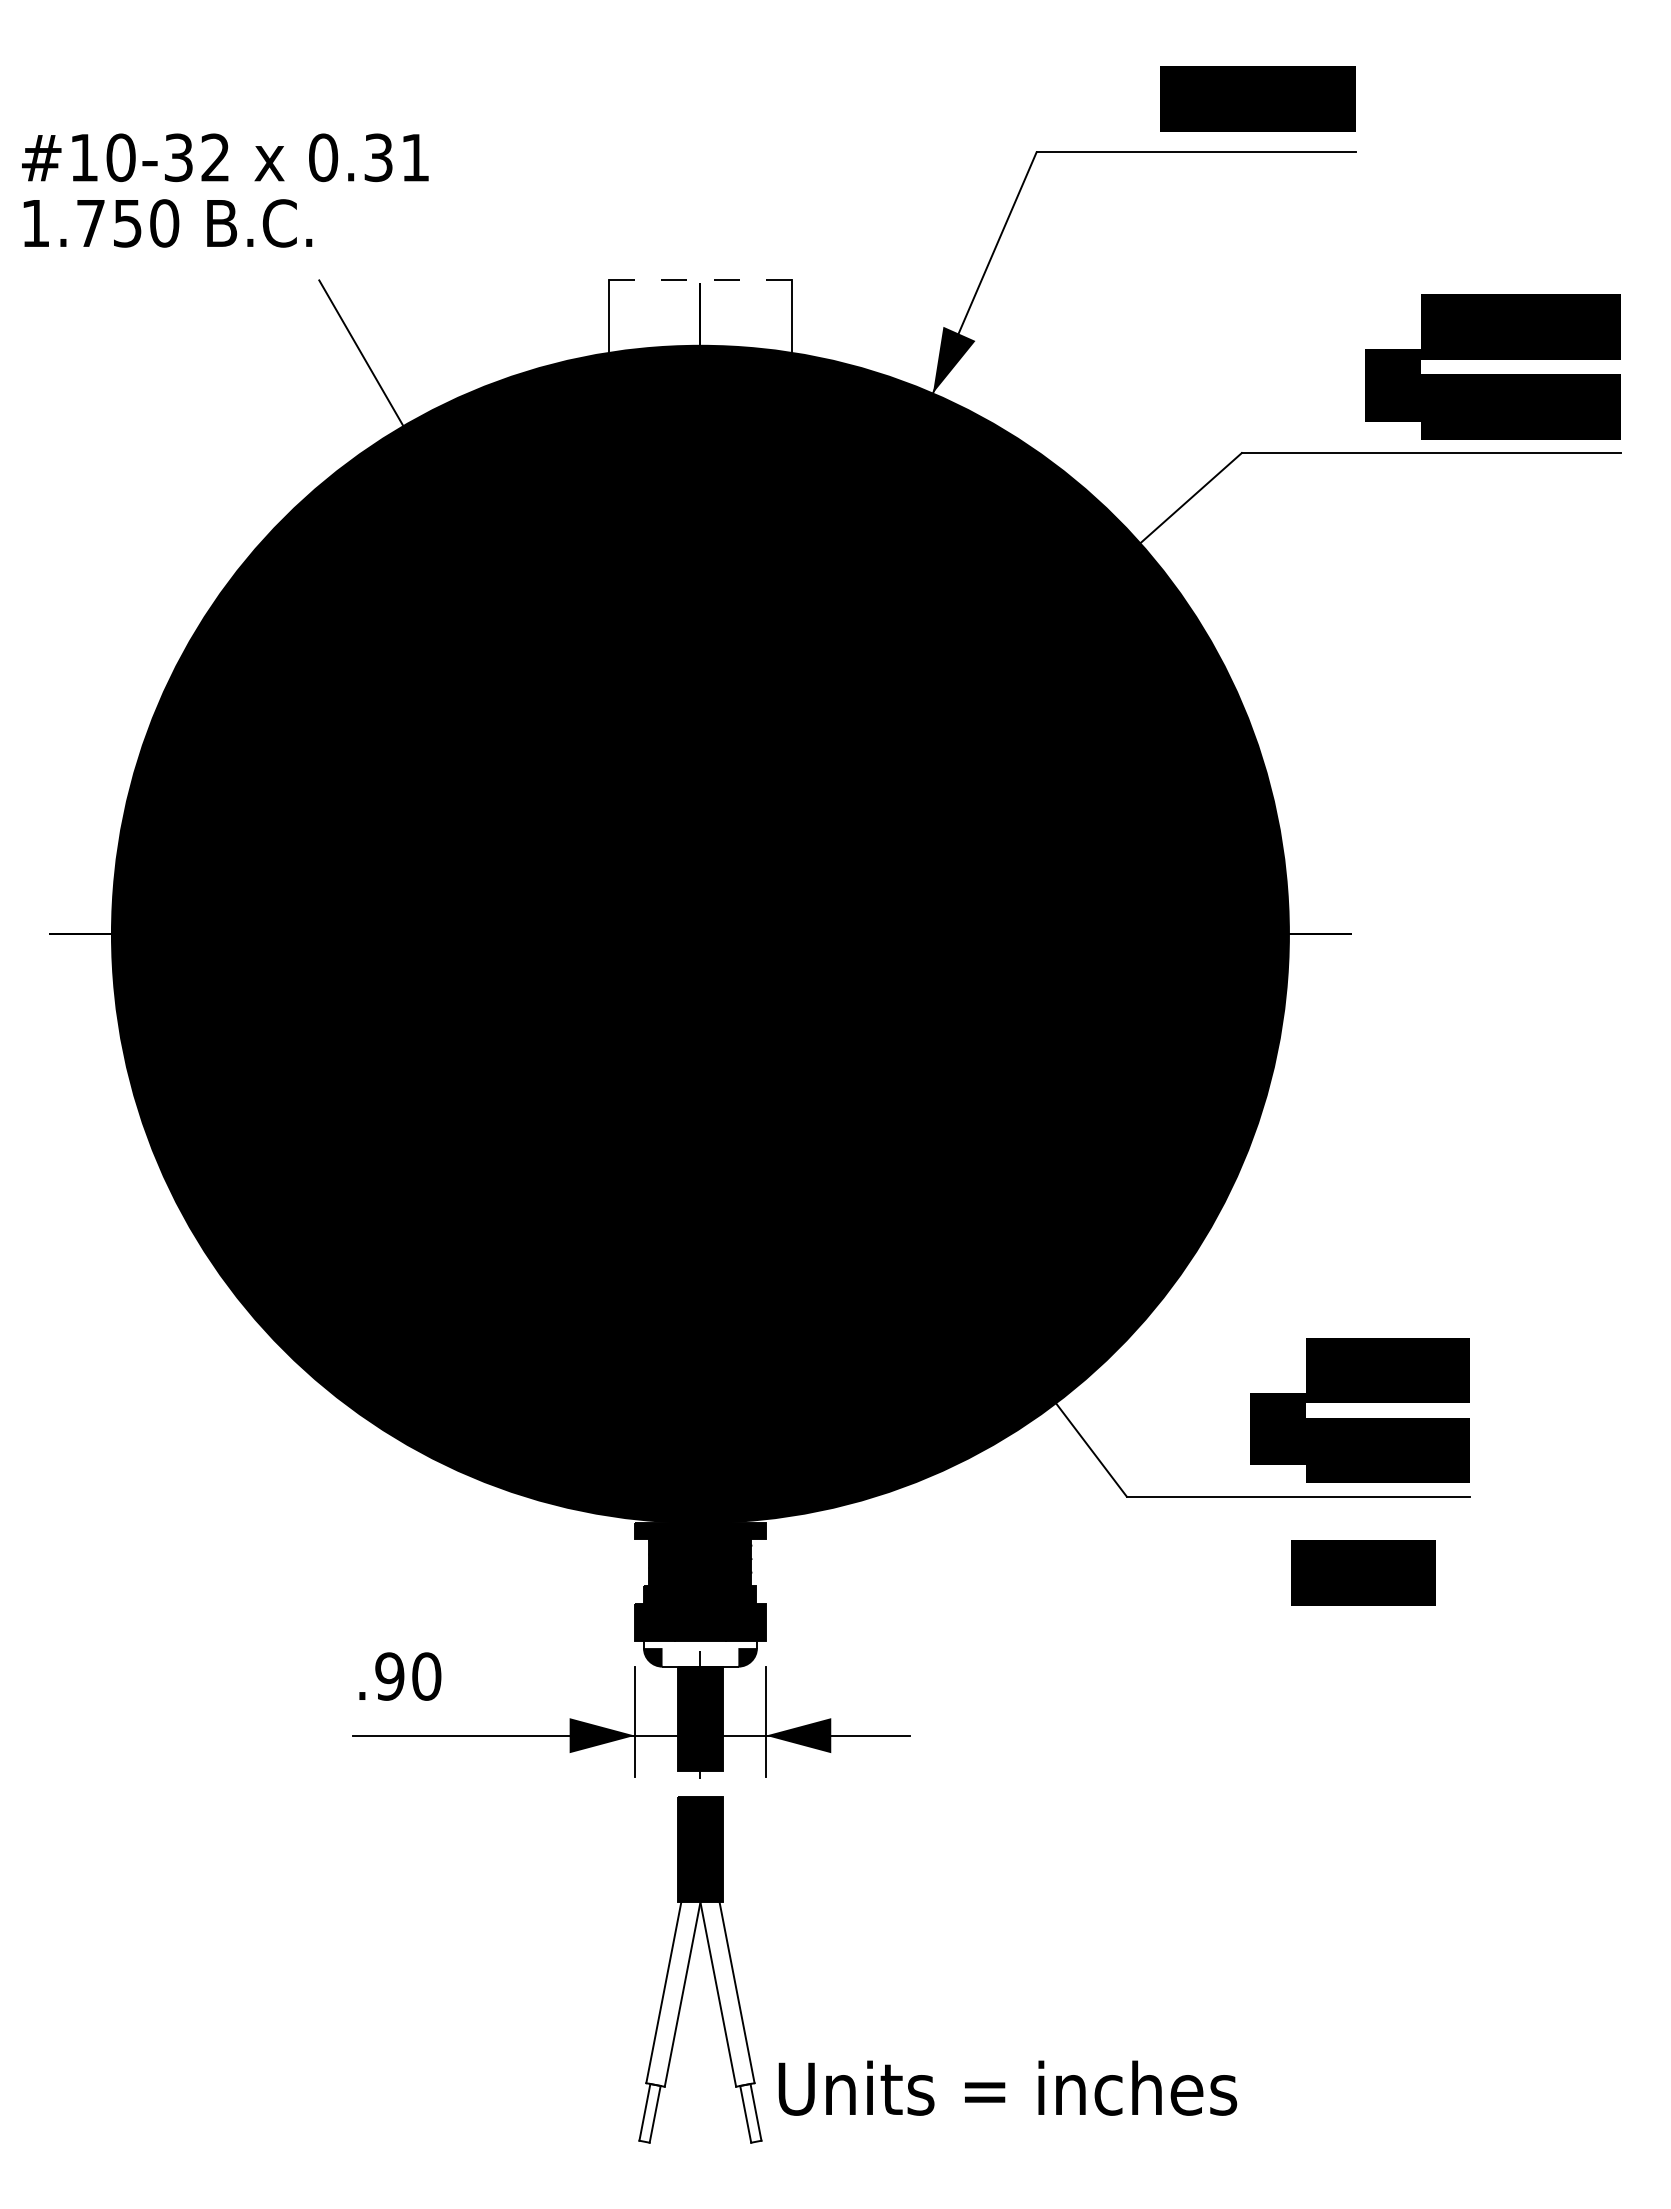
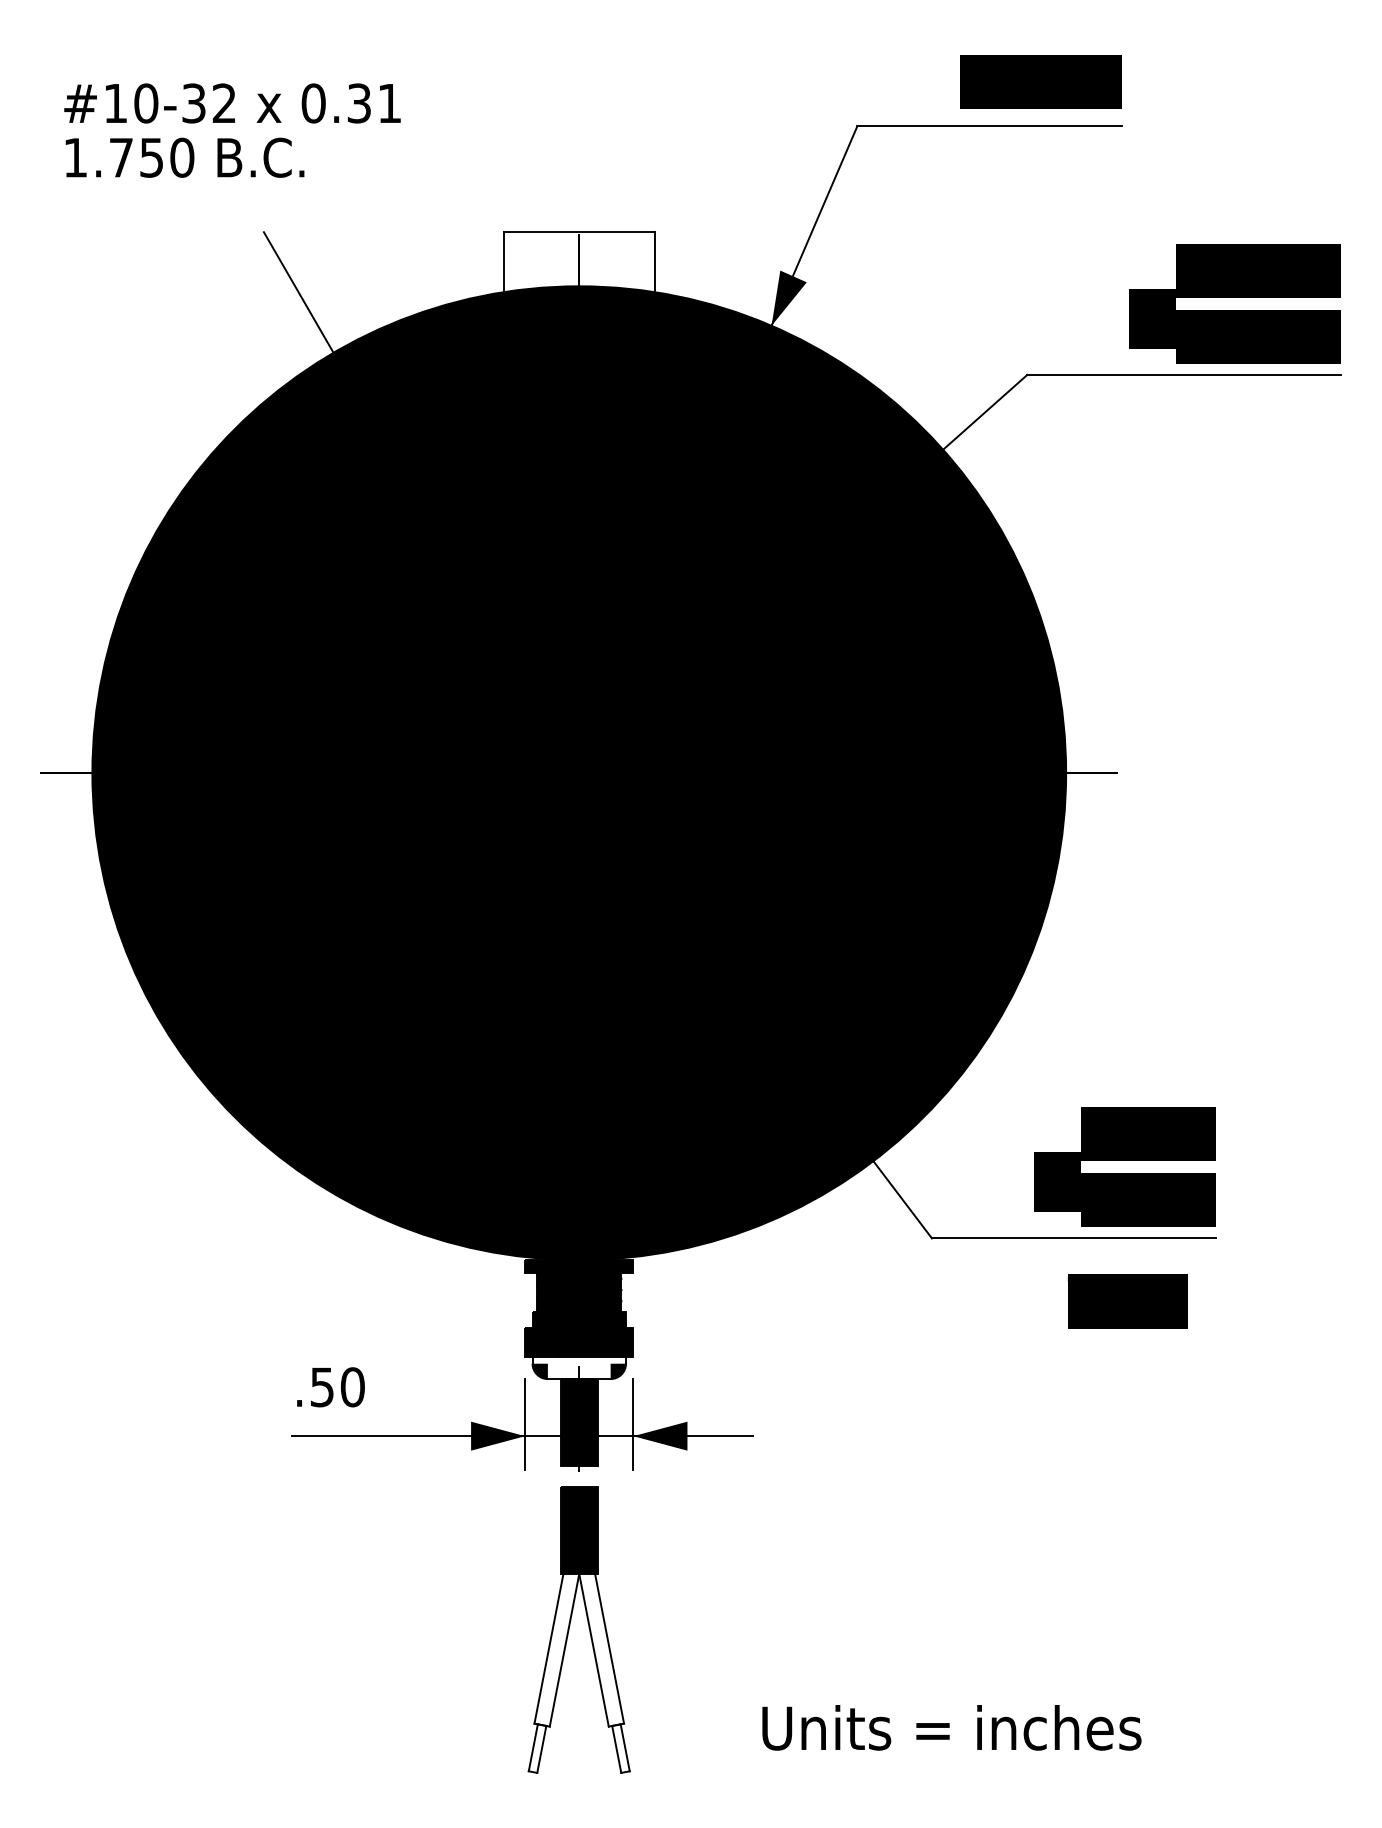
text: (225, 190) -> (232, 130), moved
line: (700, 280) -> (579, 232), dashed -> solid
text: (389, 1676) -> (322, 1387), .90 -> .50
text: (1007, 2087) -> (951, 1727), moved

